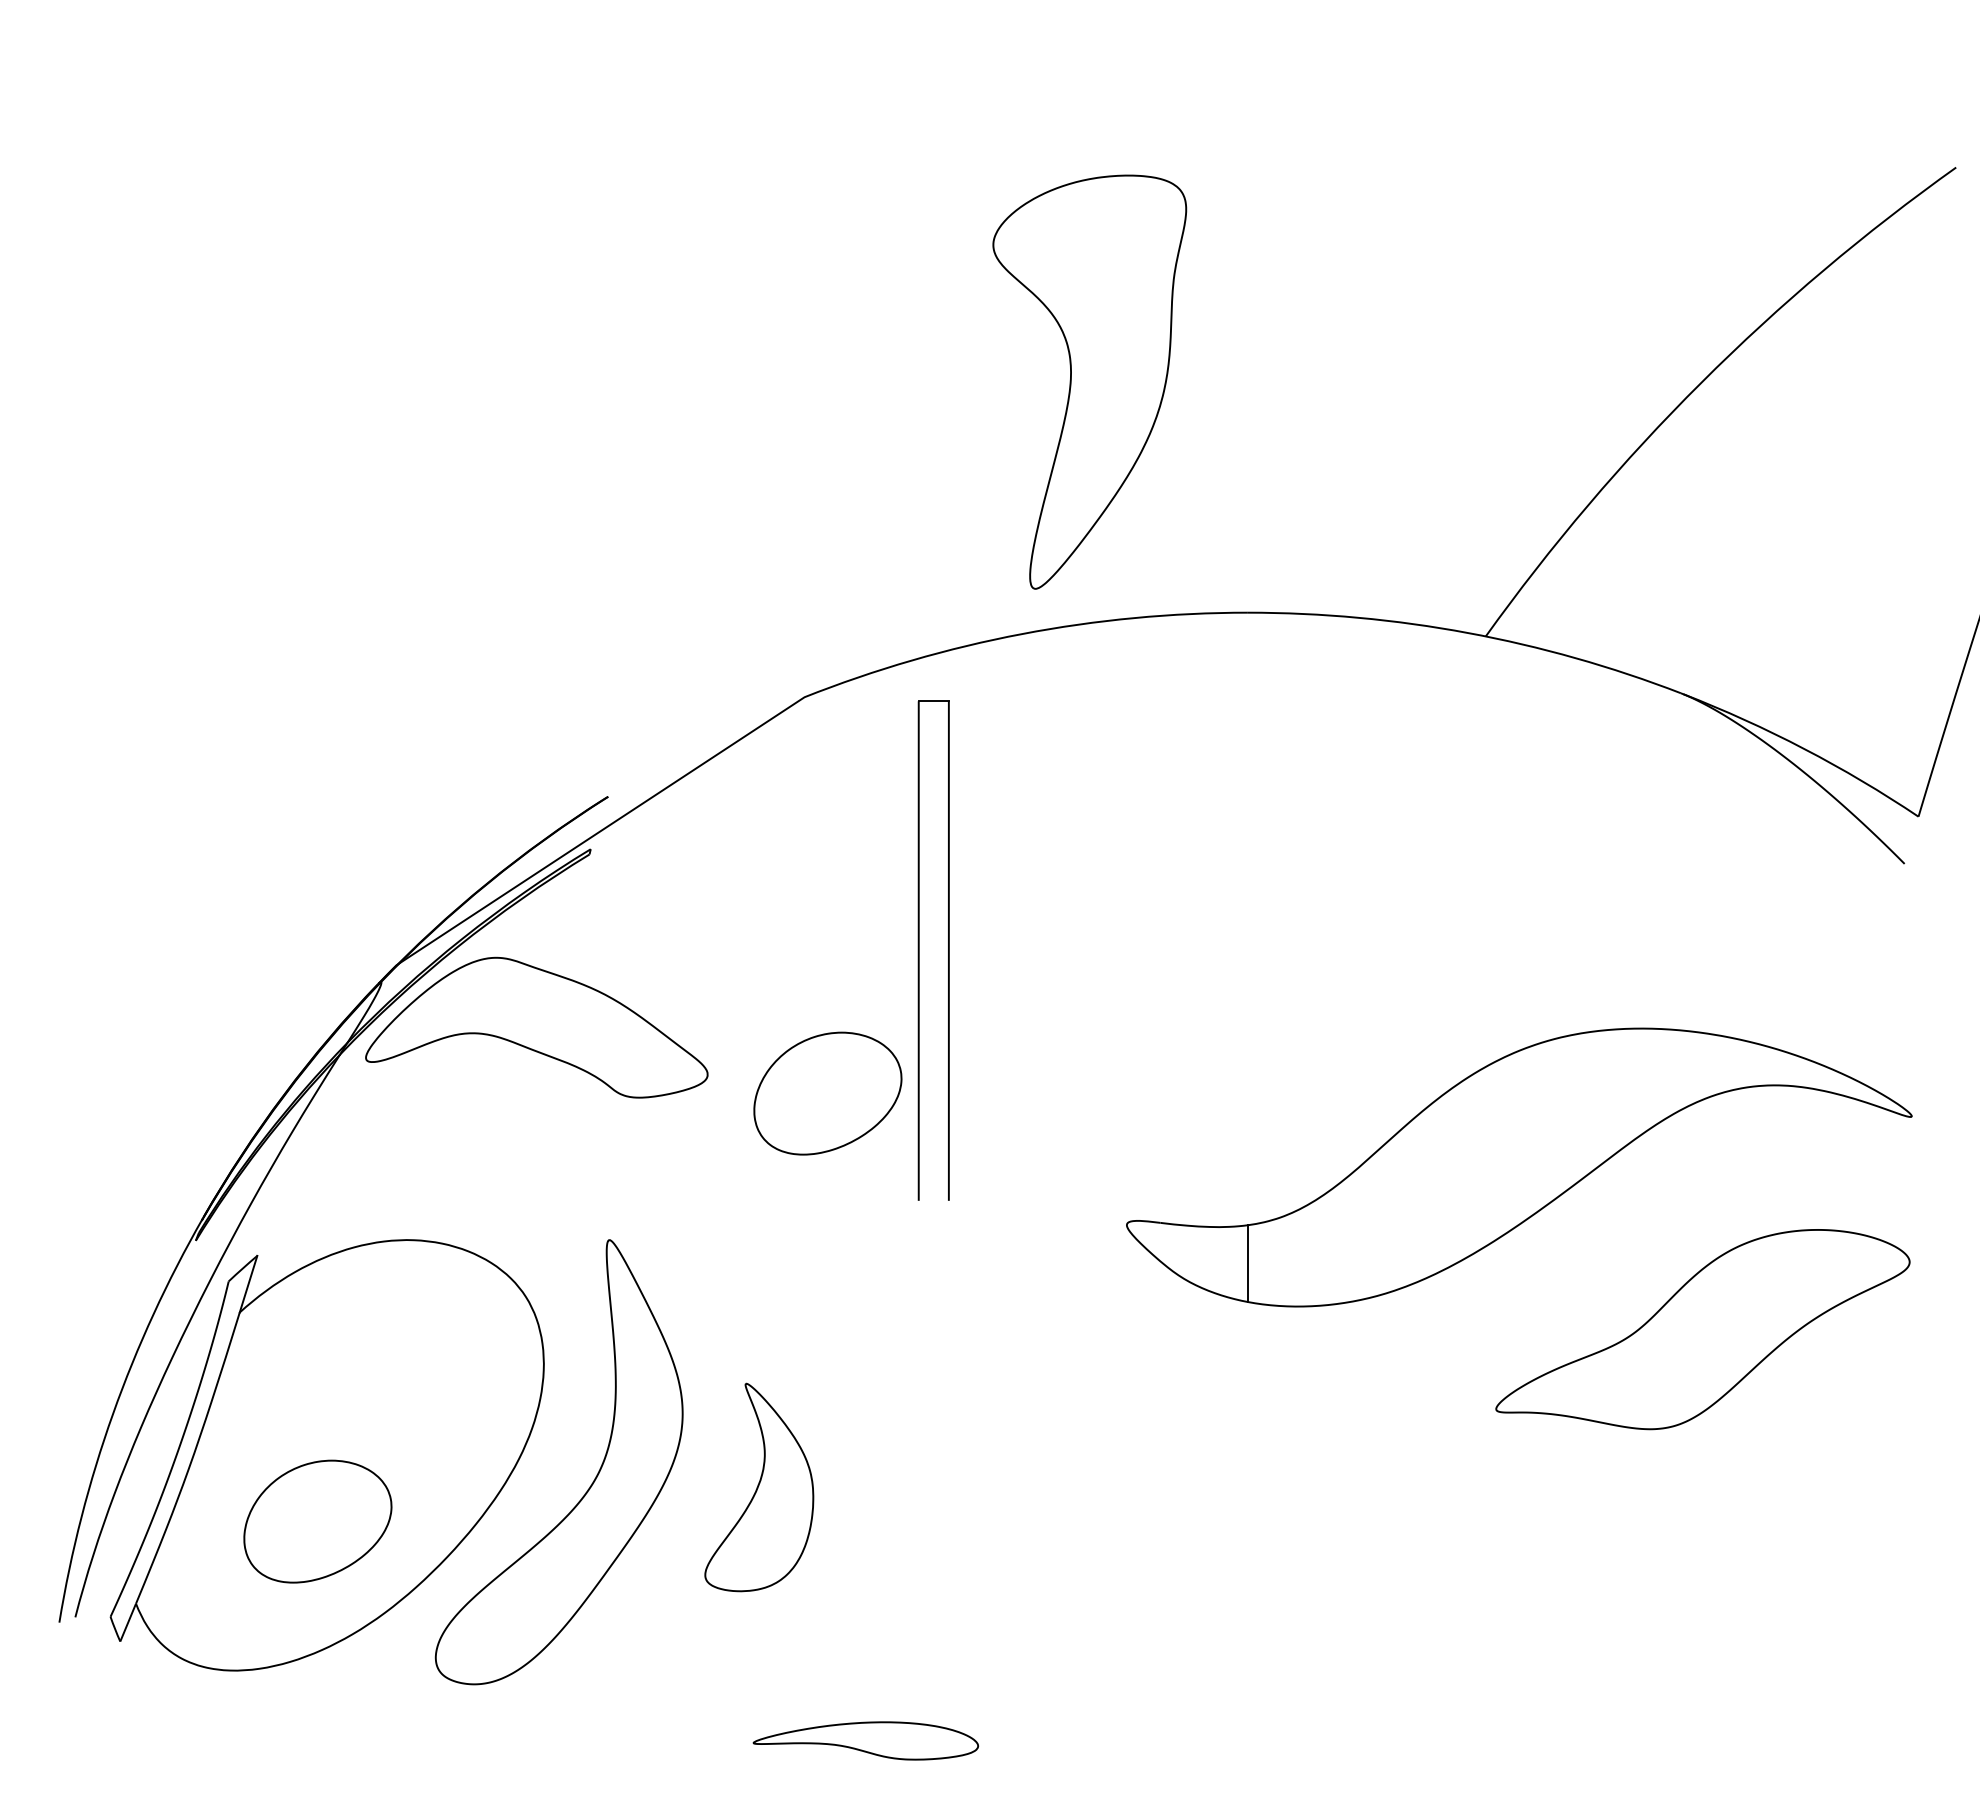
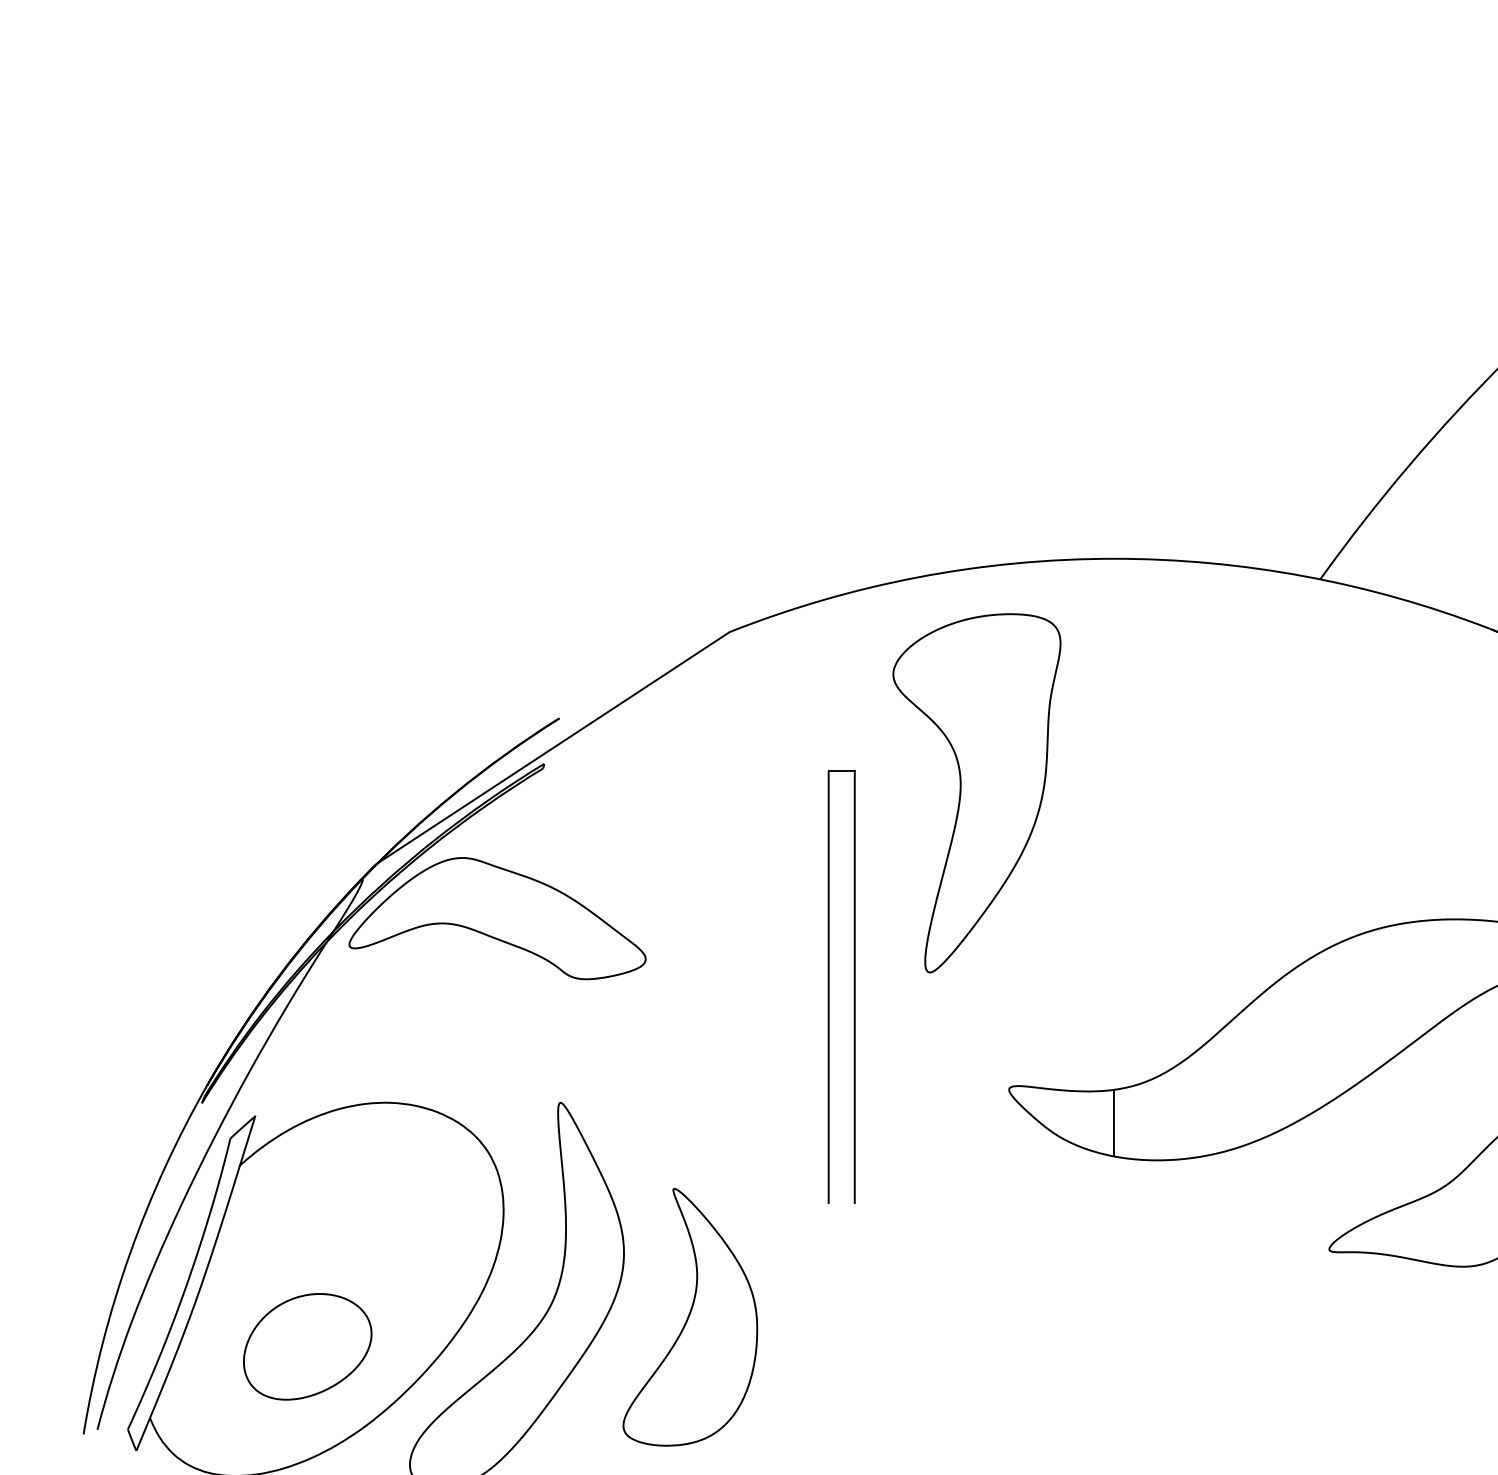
part: (1089, 381) -> (976, 792), moved
part: (919, 950) -> (829, 986), moved
part: (827, 1093) -> (749, 975), removed
part: (759, 1487) -> (690, 1317), size x1.43

